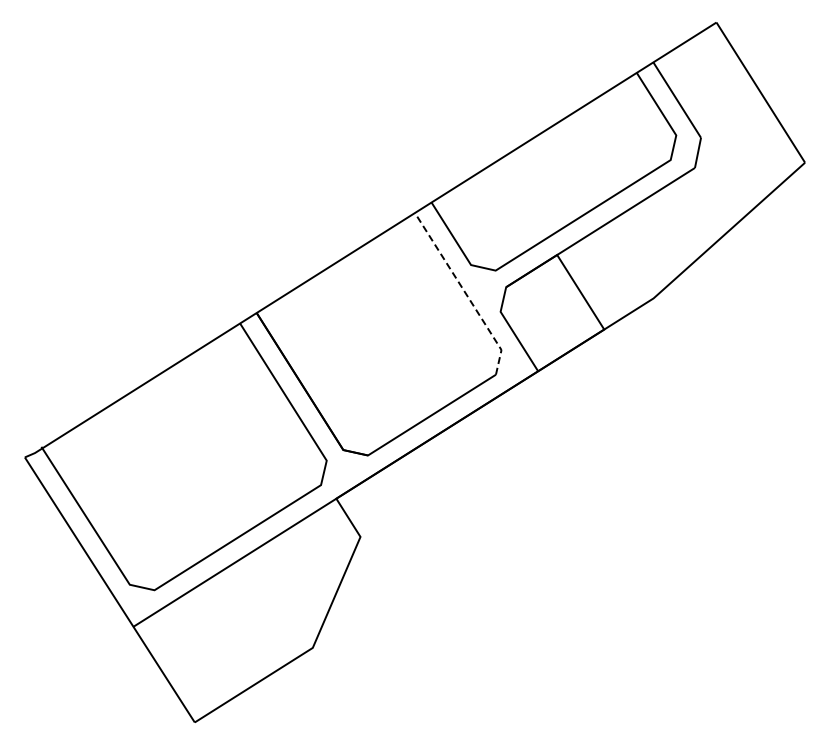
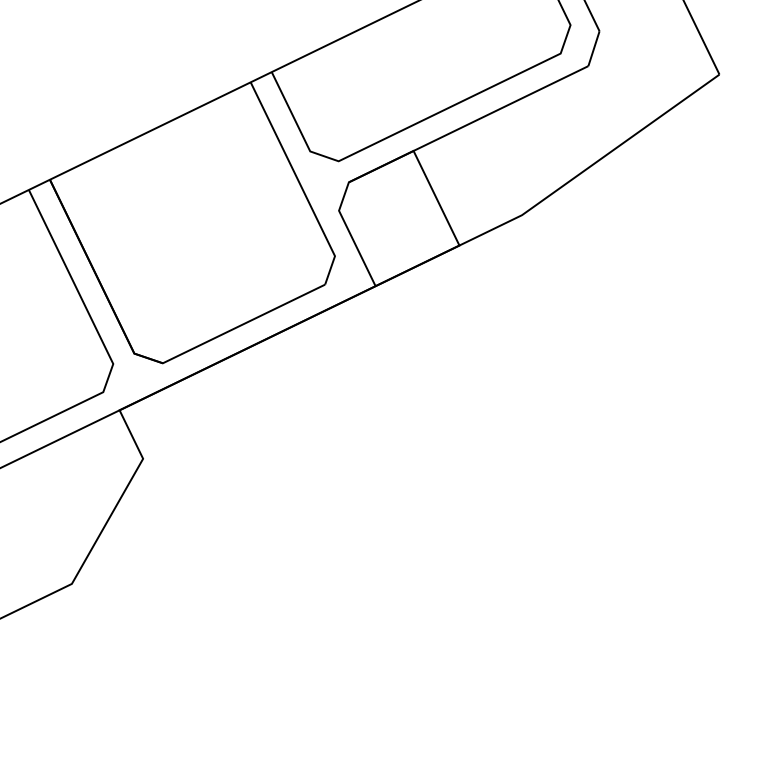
line: (465, 292) -> (299, 183), dashed -> solid

